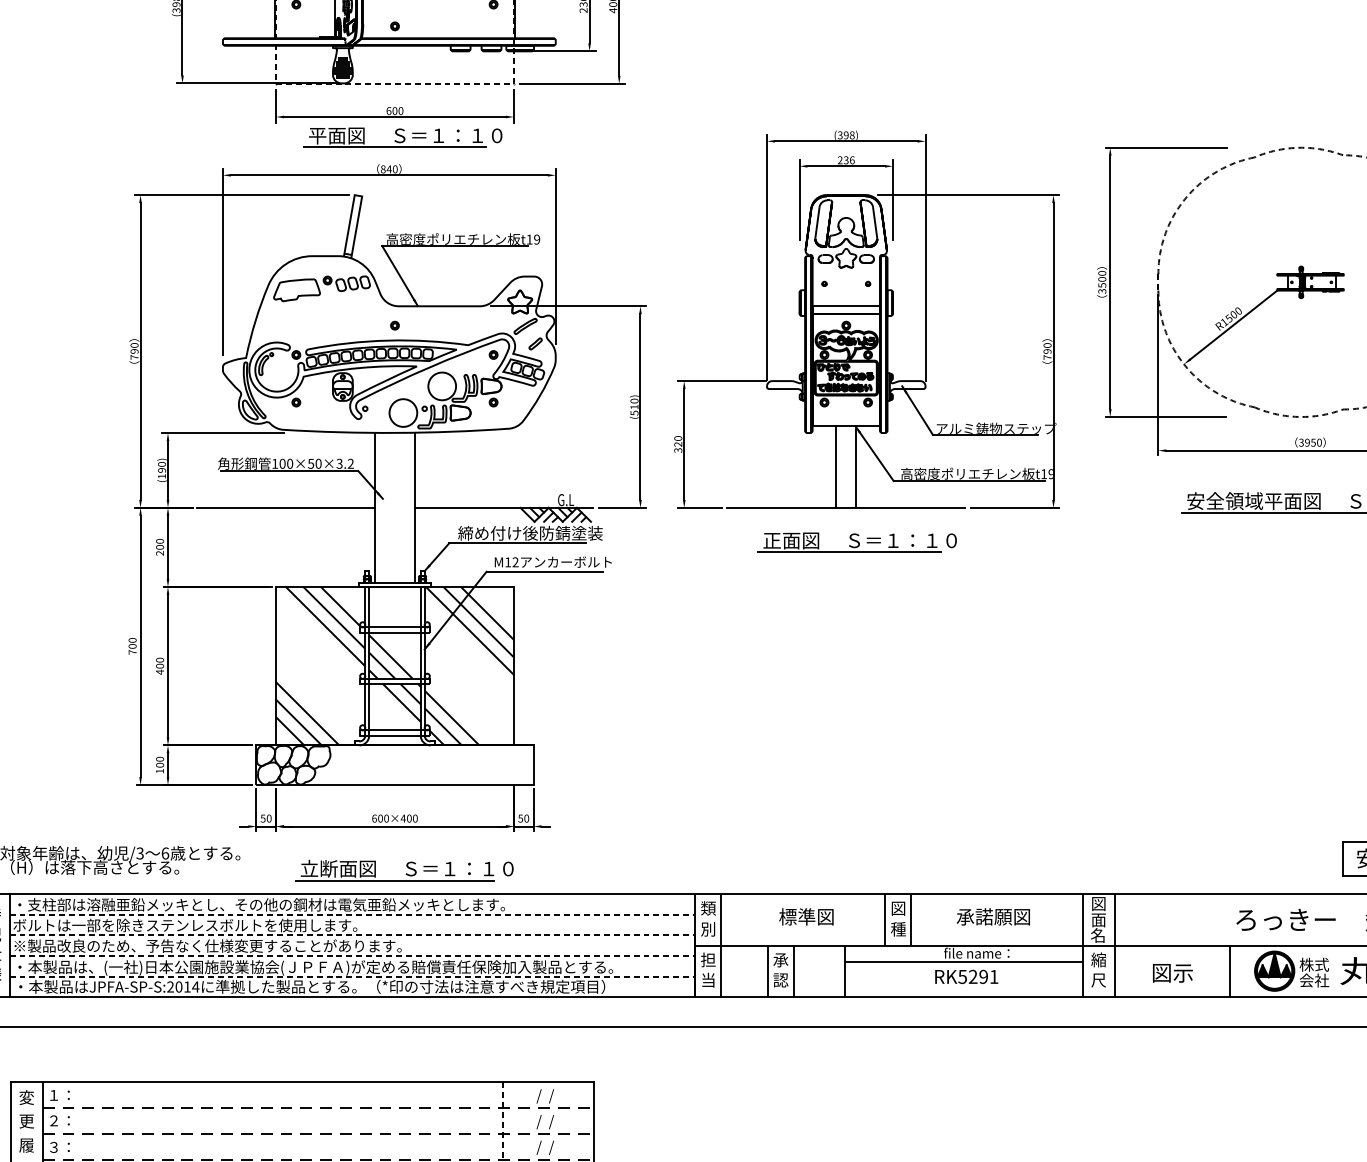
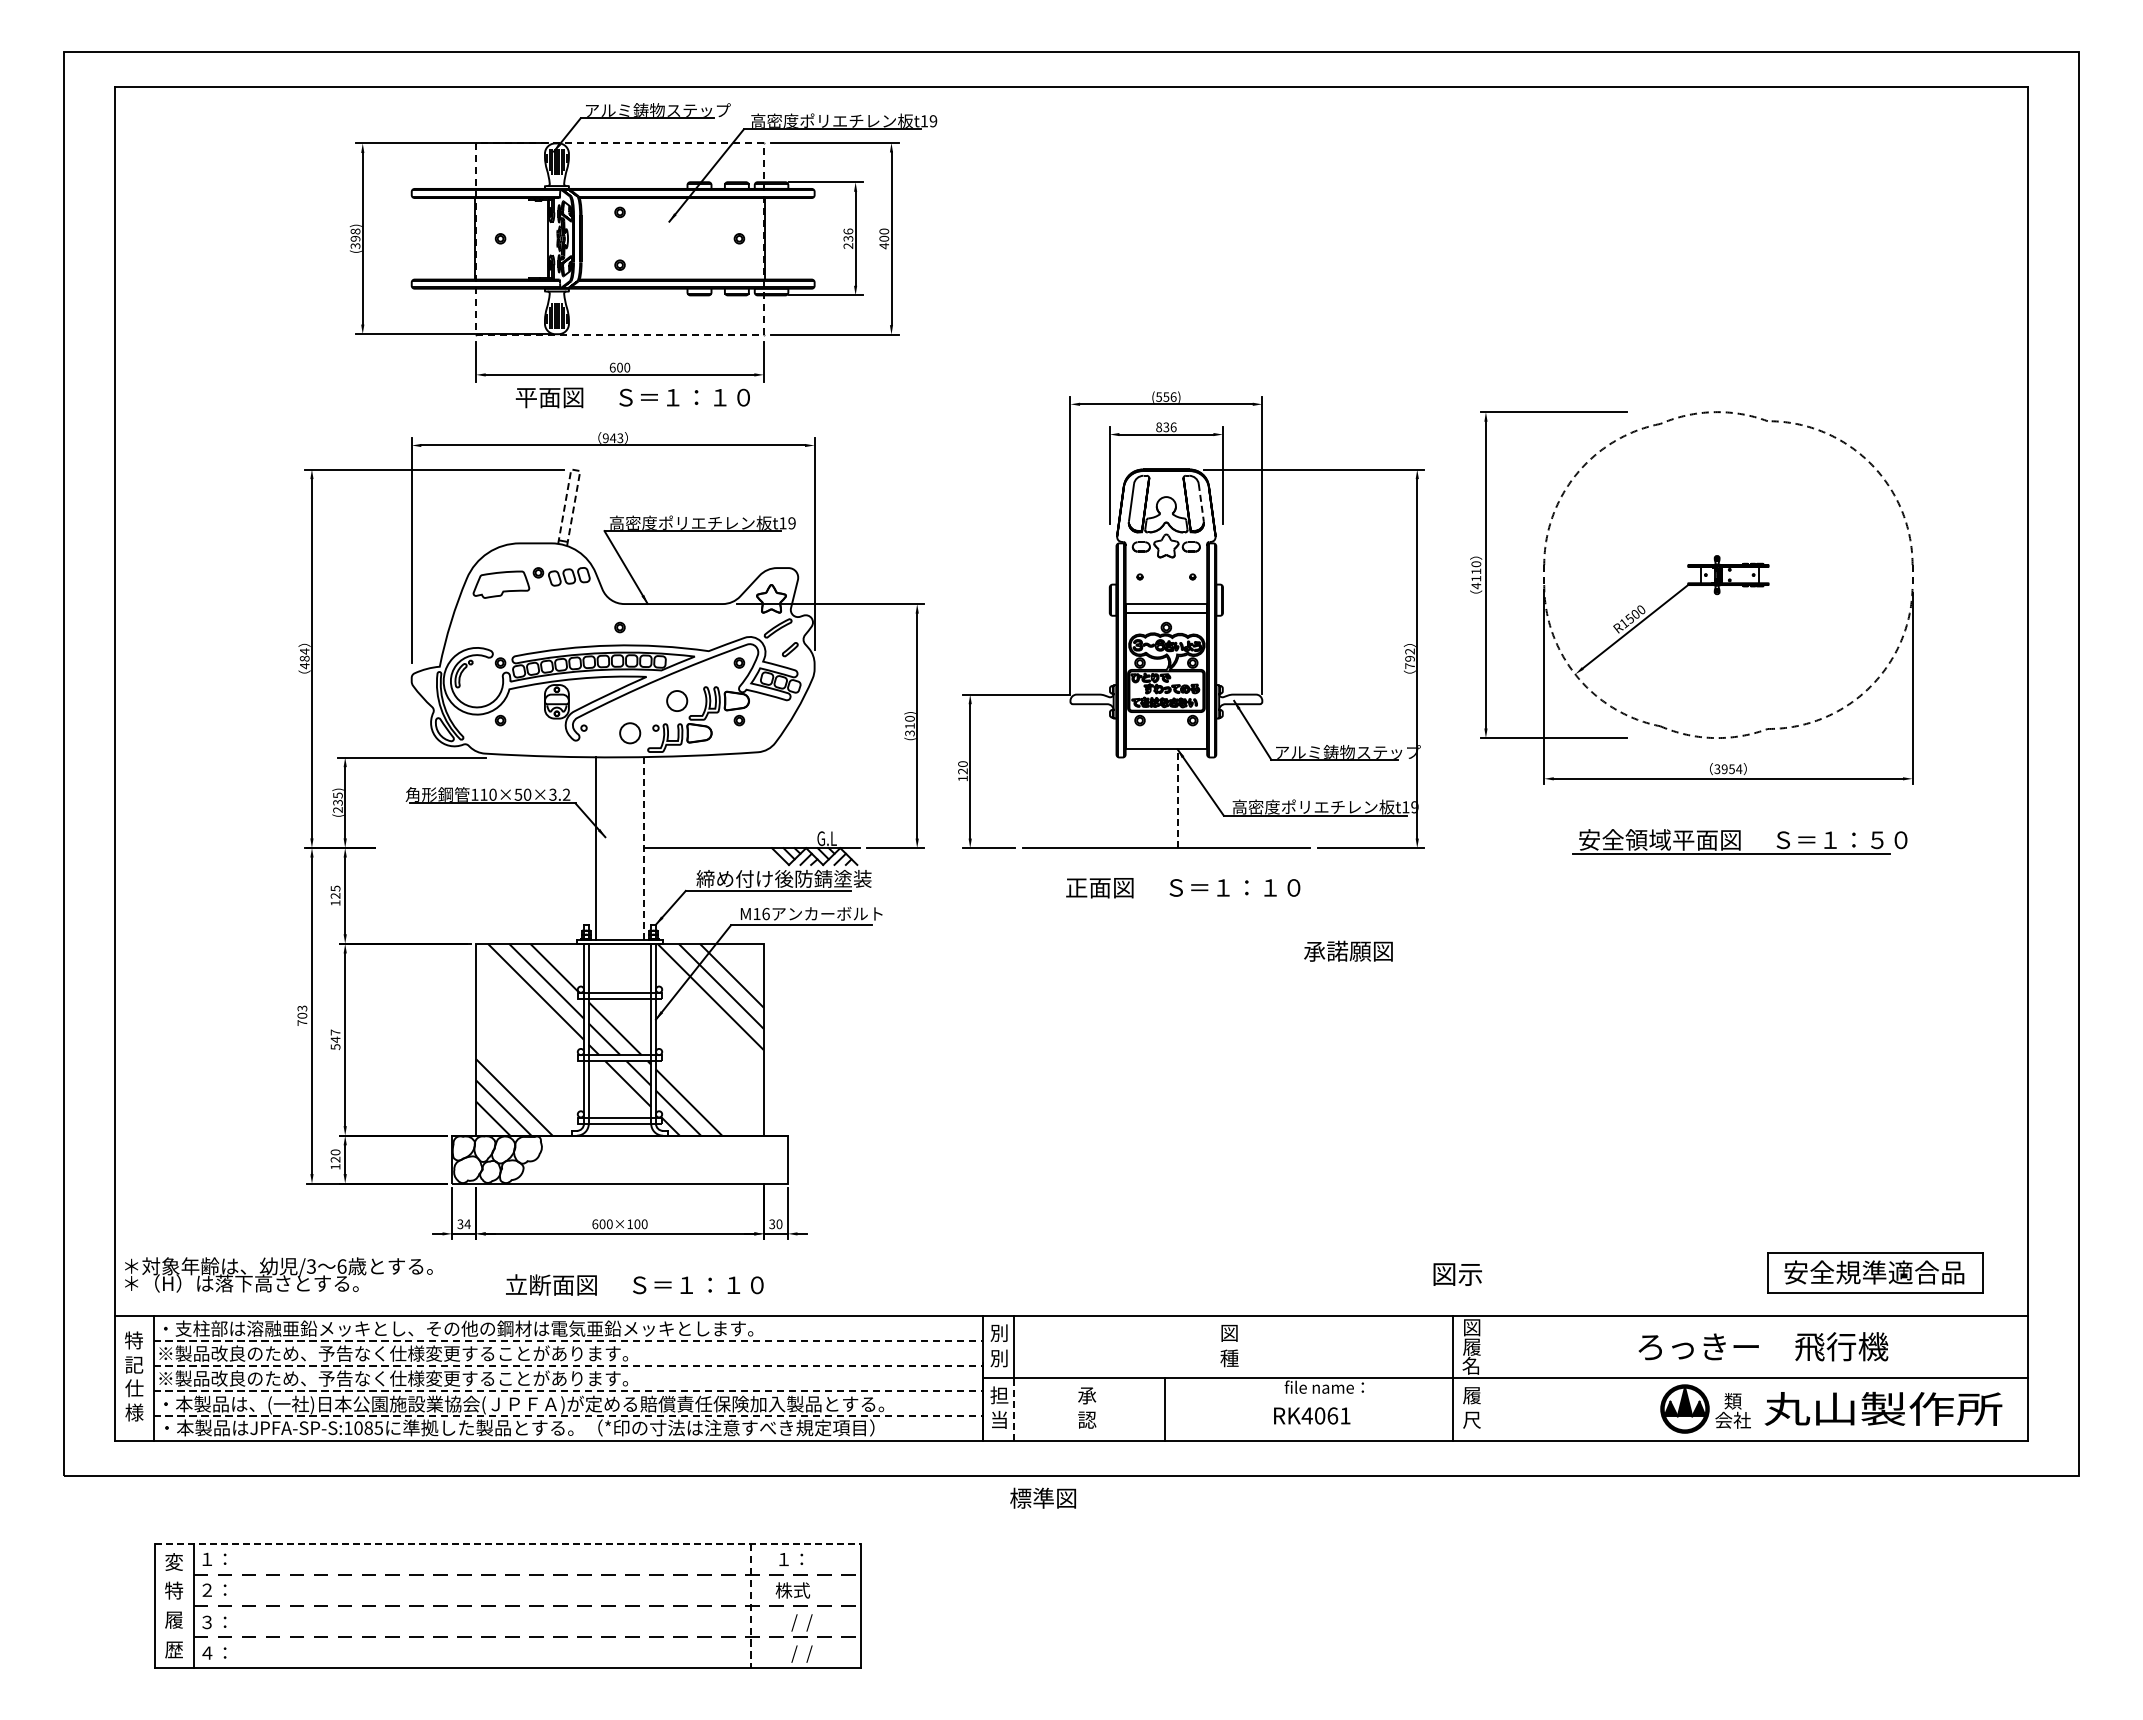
text: (846, 134) -> (1166, 396), (398) -> (556)
line: (394, 147) -> (619, 411), removed
text: (840, 160) -> (1159, 427), 236 -> 836
text: (388, 169) -> (612, 438), 840 -> 943
line: (358, 195) -> (575, 470), solid -> dashed
line: (875, 223) -> (1201, 503), solid -> dashed
text: (1102, 285) -> (1476, 578), 3500 -> 4110
text: (1047, 345) -> (1409, 651), 790 -> 792
text: (134, 351) -> (304, 658), 790 -> 484
circle: (441, 385) -> (676, 700), size x0.6
text: (634, 412) -> (909, 732), (510) -> (310)
circle: (402, 413) -> (629, 733), size x0.6
text: (1319, 442) -> (1739, 769), 3950 -> 3954
text: (677, 450) -> (962, 778), 320 -> 120
text: (282, 463) -> (483, 794), 100×50×3.2 -> 110×50×3.2
line: (836, 466) -> (1154, 798), removed
line: (856, 466) -> (1178, 798), solid -> dashed
text: (161, 470) -> (337, 802), (190) -> (235)
line: (414, 507) -> (643, 847), solid -> dashed
line: (286, 508) -> (488, 848), removed
text: (159, 547) -> (335, 895), 200 -> 125
line: (848, 552) -> (1169, 902), removed
text: (515, 561) -> (765, 913), M12 -> M16
text: (132, 640) -> (302, 1008), 700 -> 703
text: (159, 665) -> (335, 1039), 400 -> 547
text: (159, 765) -> (335, 1159), 100 -> 120
text: (520, 817) -> (772, 1223), 50 -> 30
text: (265, 818) -> (463, 1224), 50 -> 34
text: (403, 818) -> (630, 1224), 600×400 -> 600×100
line: (394, 880) -> (619, 1299), removed
text: (708, 907) -> (999, 1332), 類 -> 別
text: (805, 916) -> (1042, 1497), moved
text: (993, 916) -> (1348, 950), moved
line: (885, 919) -> (1213, 1346), removed
line: (910, 919) -> (1244, 1346), removed
text: (1098, 919) -> (1471, 1346), 面 -> 履
text: (207, 925) -> (393, 1353), ボルトは一部を除きステンレスボルトを使用します。 -> ※製品改良のため、予告なく仕様変更することがあります。
line: (1114, 945) -> (1491, 1377), removed
text: (1098, 960) -> (1471, 1395), 縮 -> 履
line: (963, 961) -> (1308, 1397), removed
text: (1313, 964) -> (1732, 1400), 株式 -> 類
line: (720, 970) -> (1014, 1408), solid -> dashed
line: (767, 971) -> (1071, 1409), removed
line: (793, 971) -> (1102, 1409), removed
line: (1230, 971) -> (1631, 1409), removed
text: (1172, 973) -> (1457, 1274), moved
text: (972, 976) -> (1319, 1415), RK5291 -> RK4061
text: (183, 987) -> (363, 1428), JPFA-SP-S:2014 -> JPFA-SP-S:1085
line: (302, 1082) -> (507, 1543), solid -> dashed
text: (539, 1096) -> (795, 1560), /  / -> １：
text: (26, 1121) -> (174, 1590), 更 -> 特
text: (538, 1121) -> (793, 1591), /  / -> 株式

